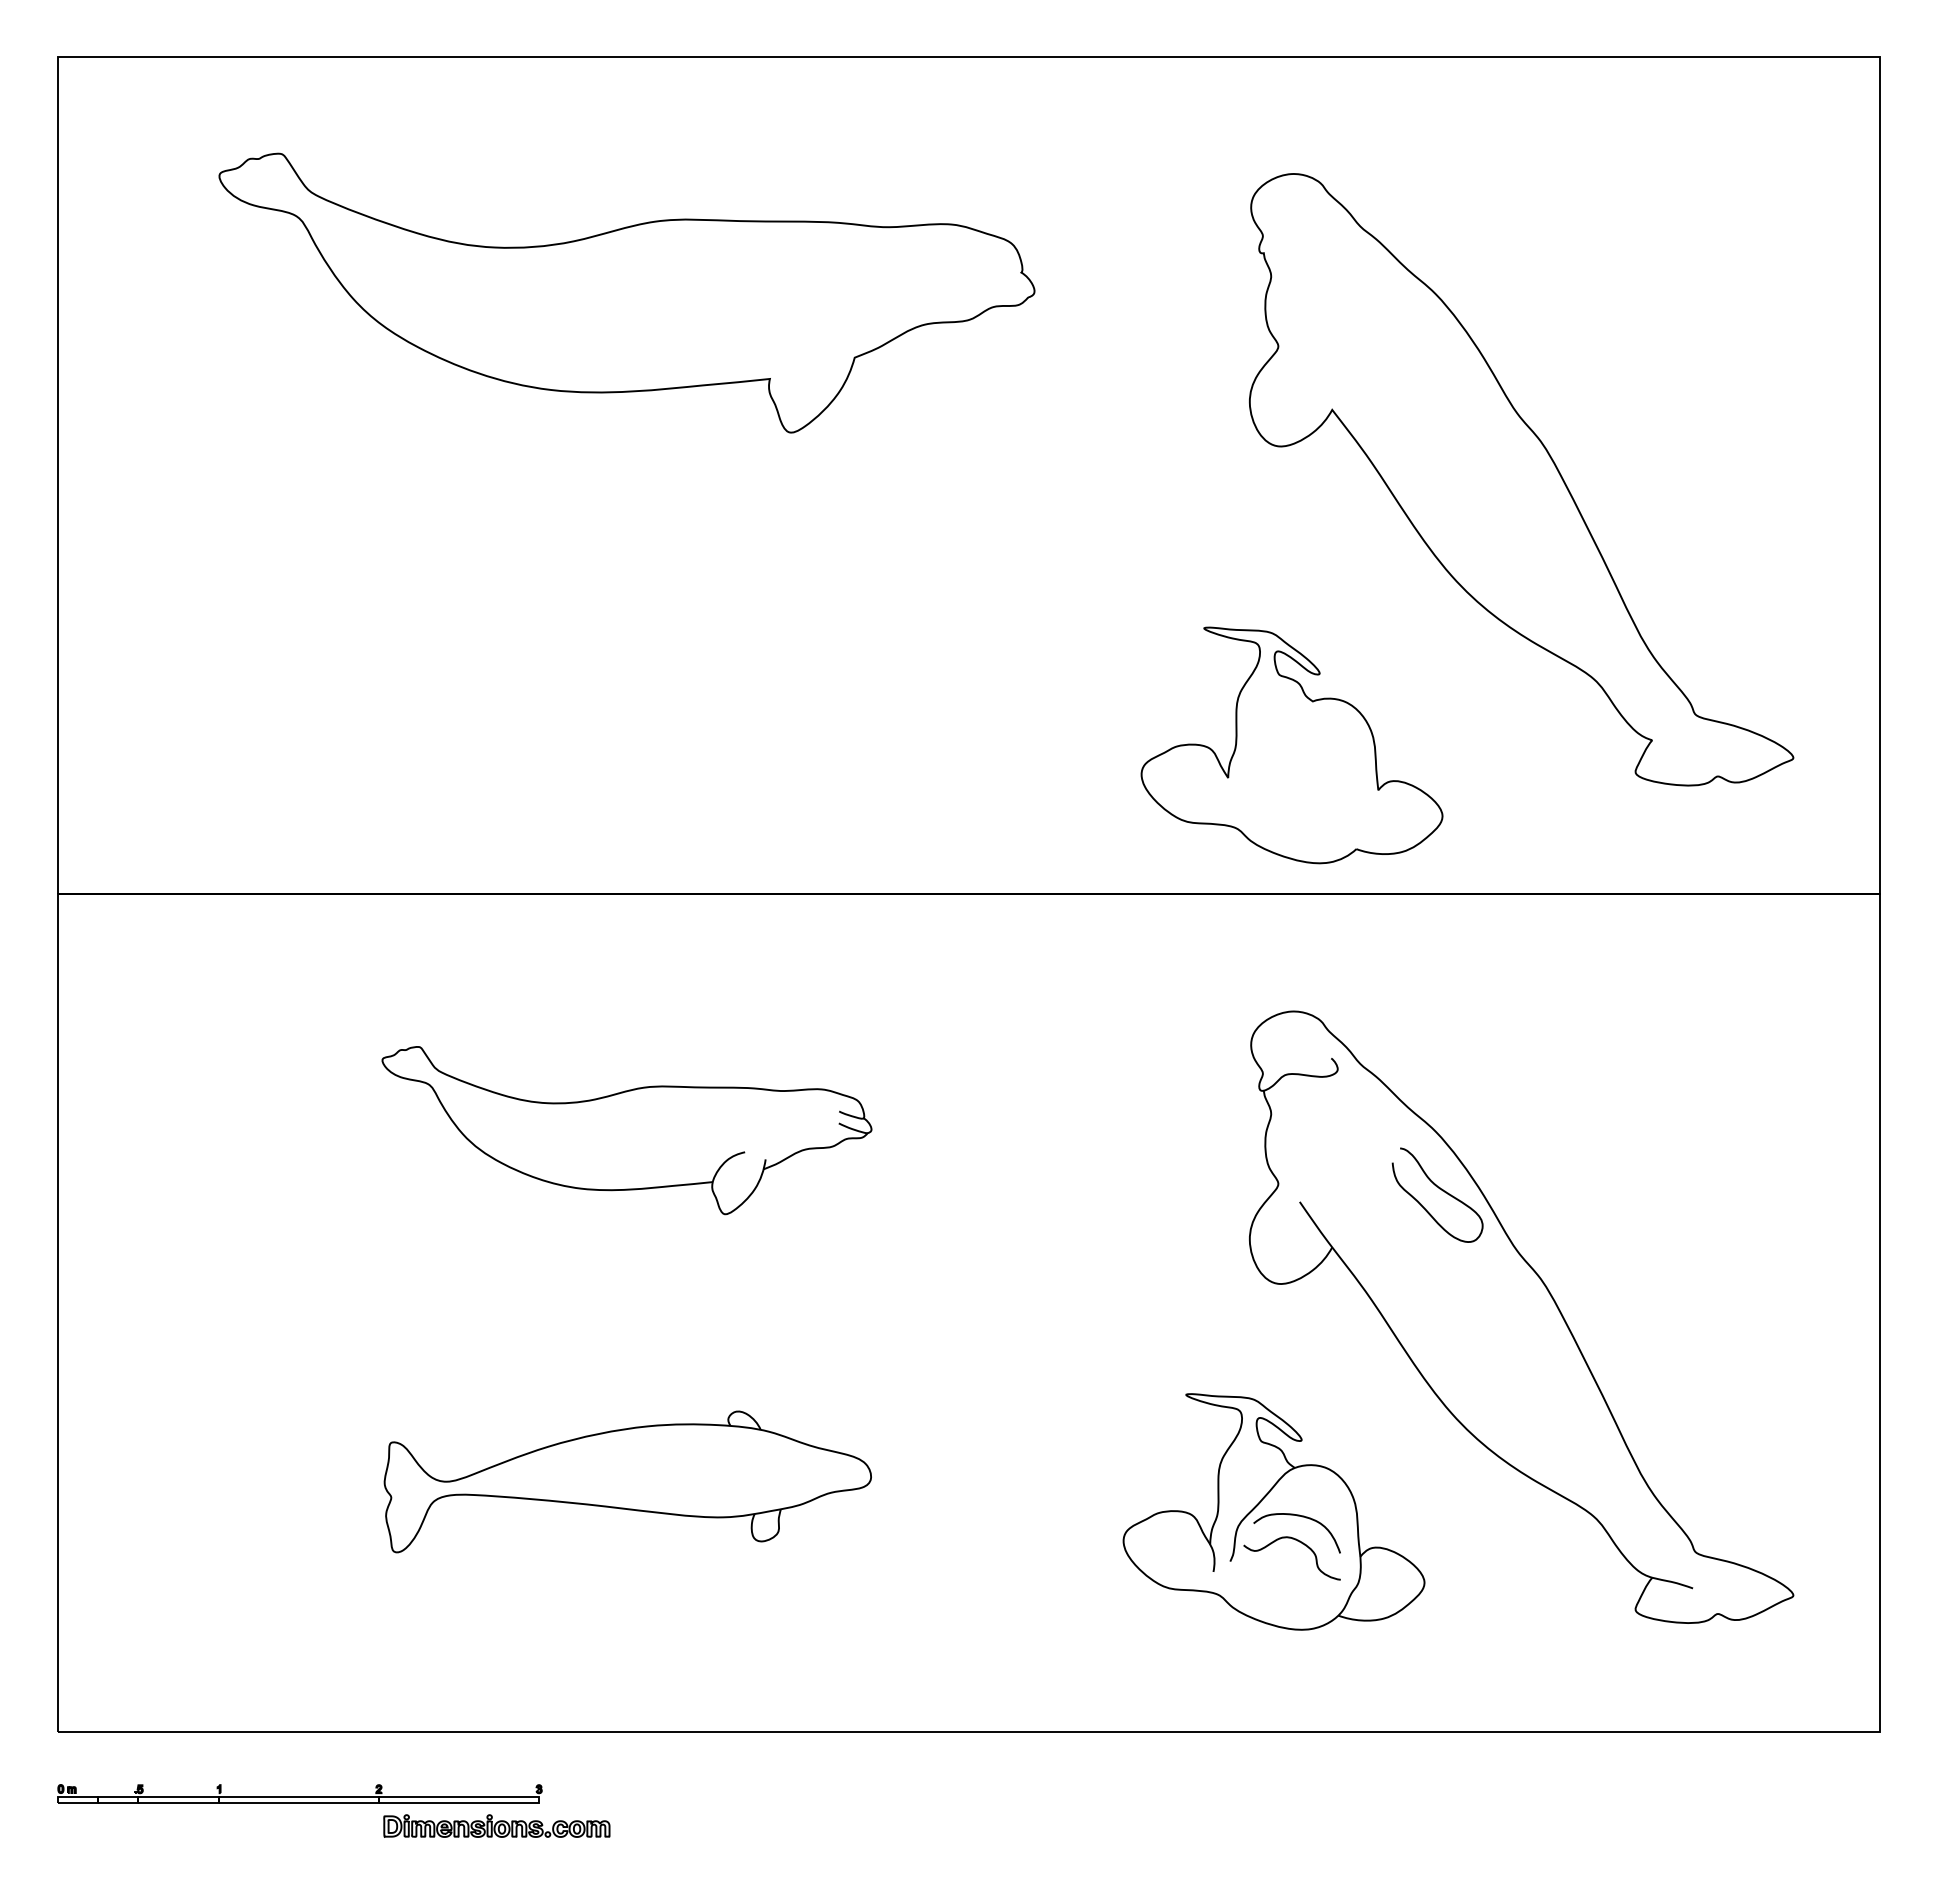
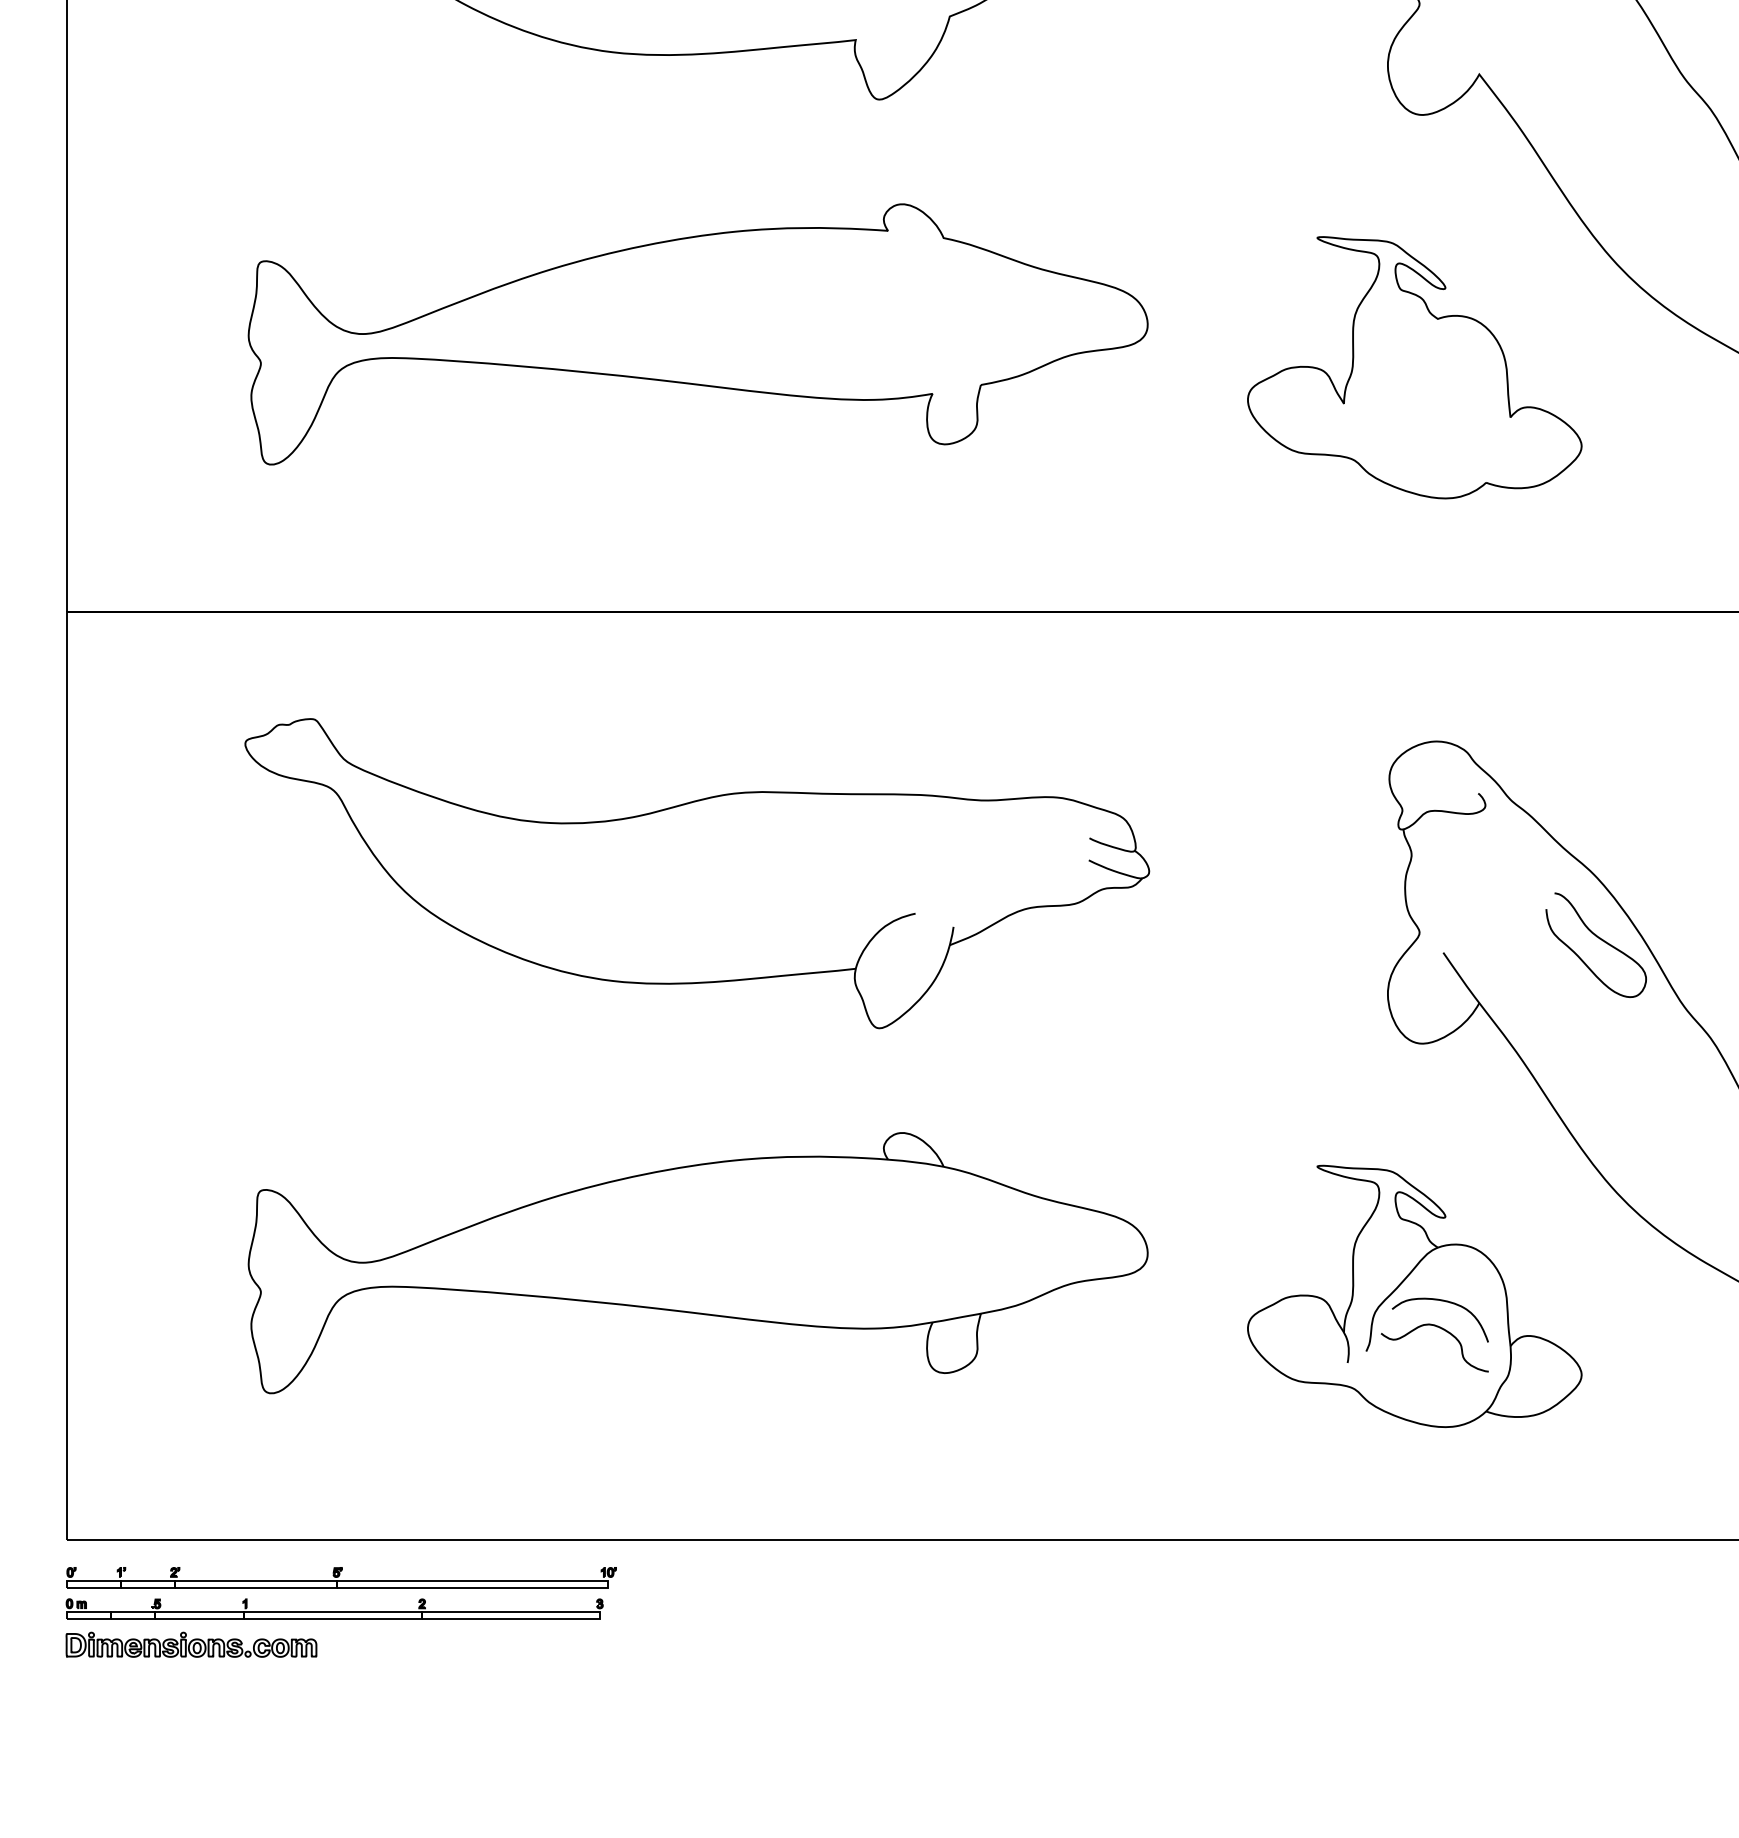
part: (627, 644) -> (697, 334), added
part: (1291, 745) -> (1414, 367), moved
part: (626, 1130) -> (696, 873), size x1.67
part: (627, 1481) -> (697, 1262), size x1.67
part: (305, 1765) -> (340, 1577), added
part: (496, 1825) -> (191, 1644), moved

